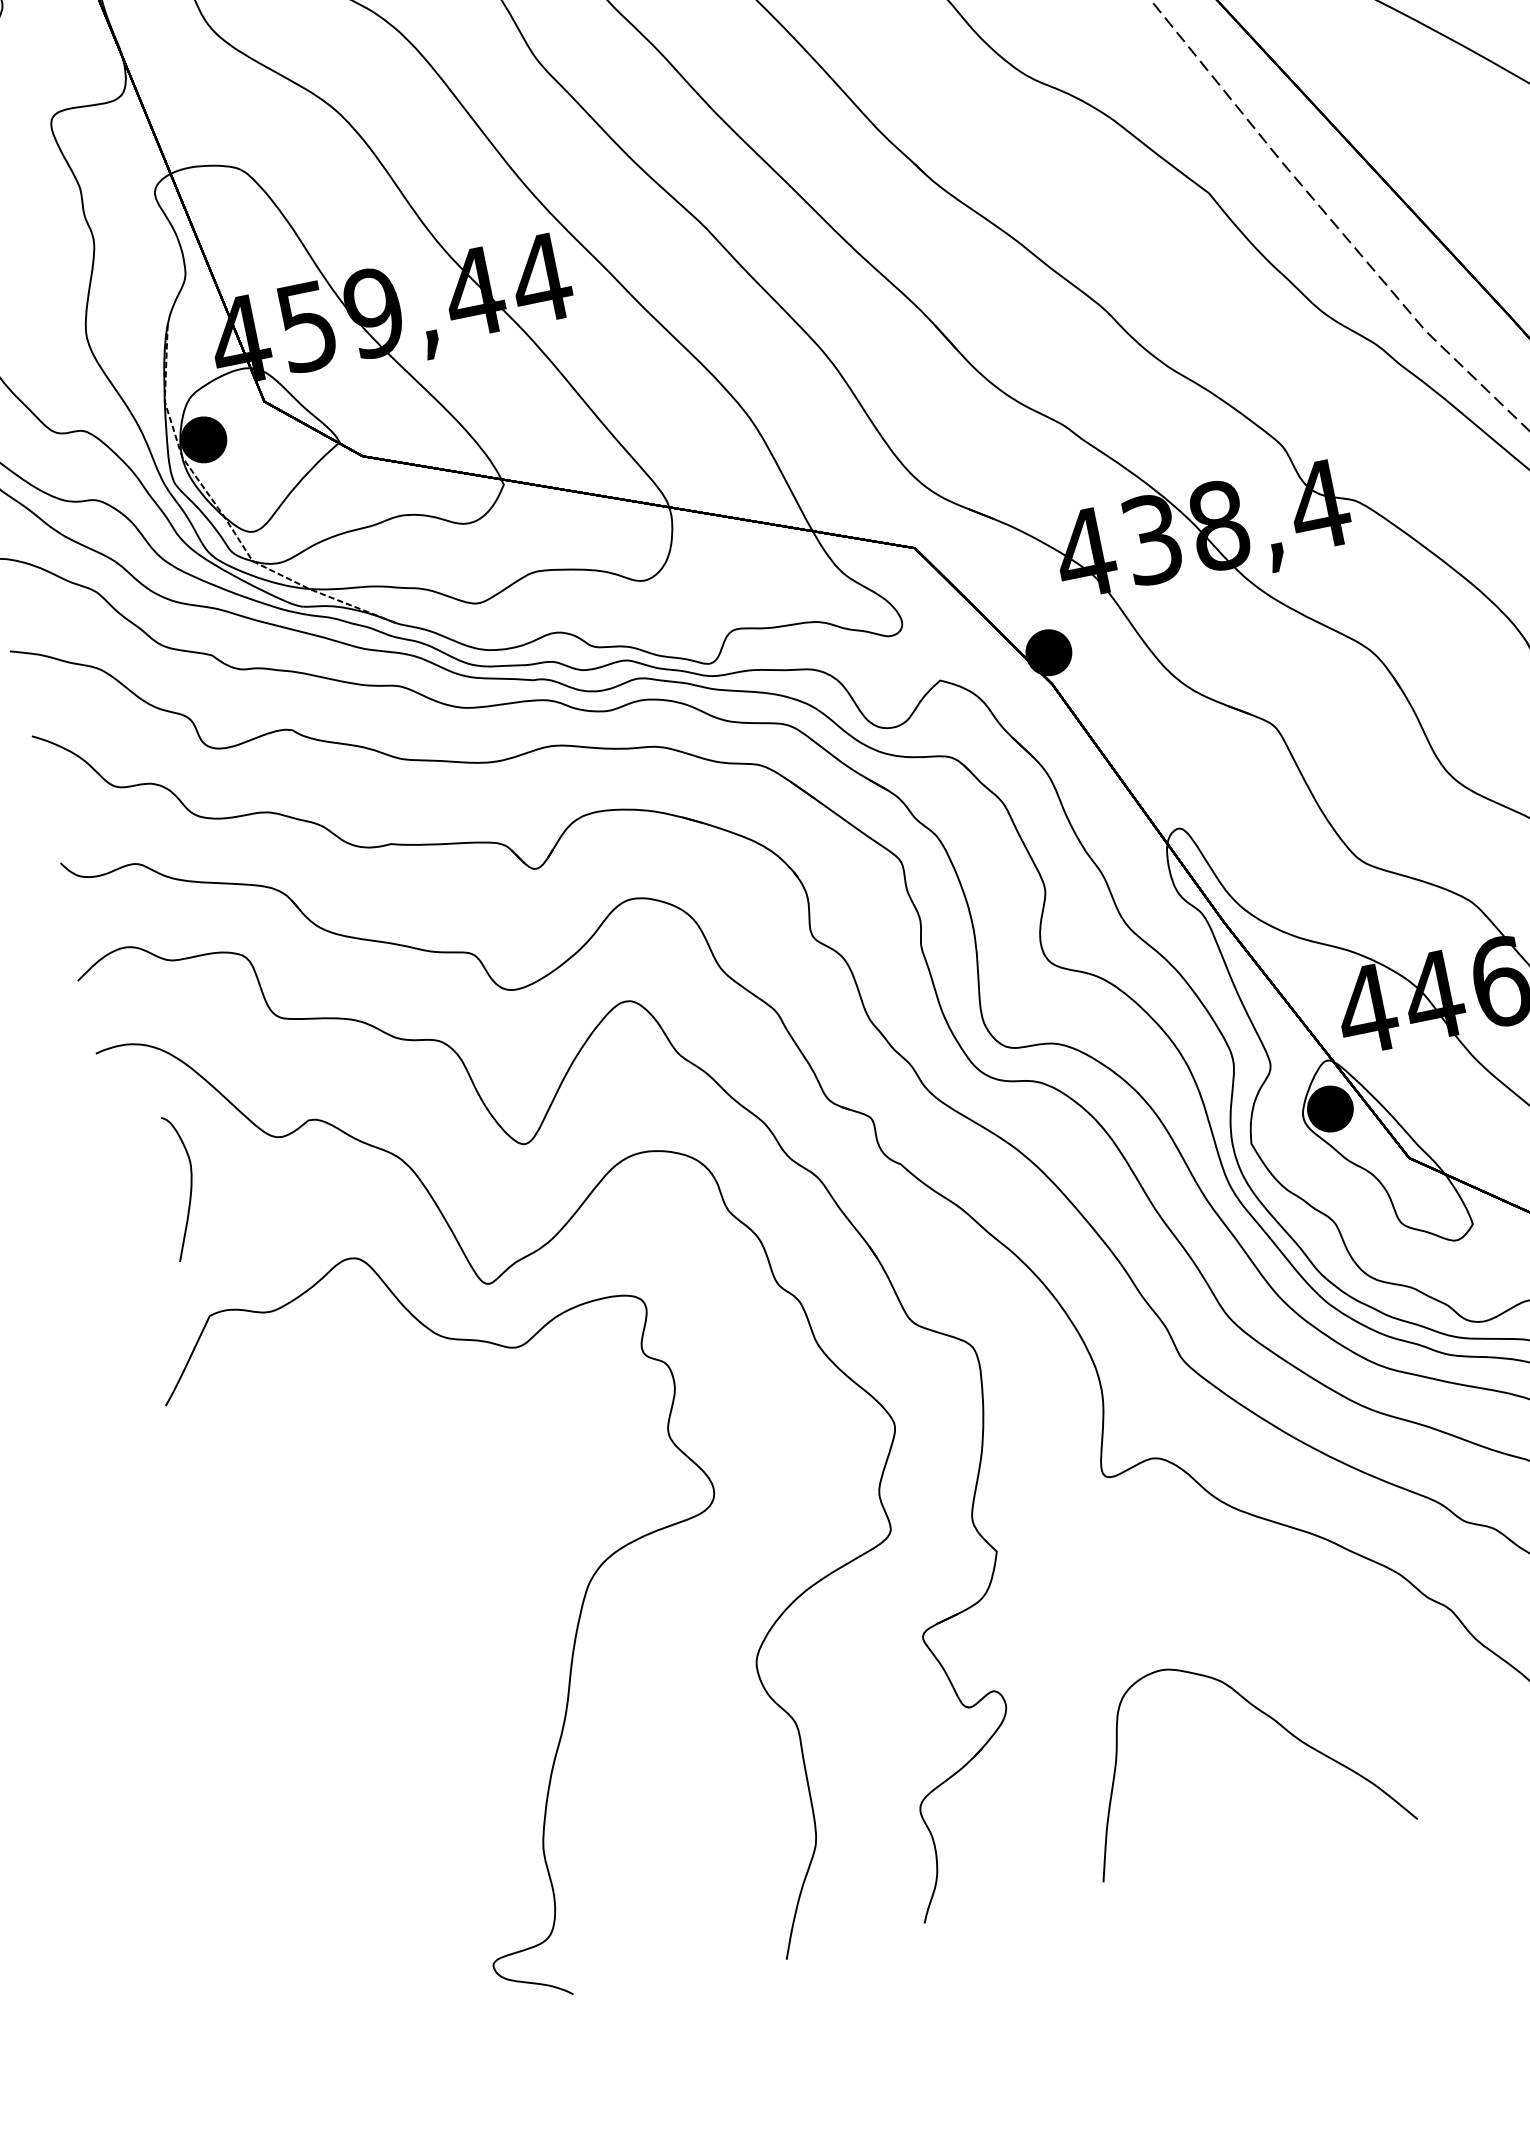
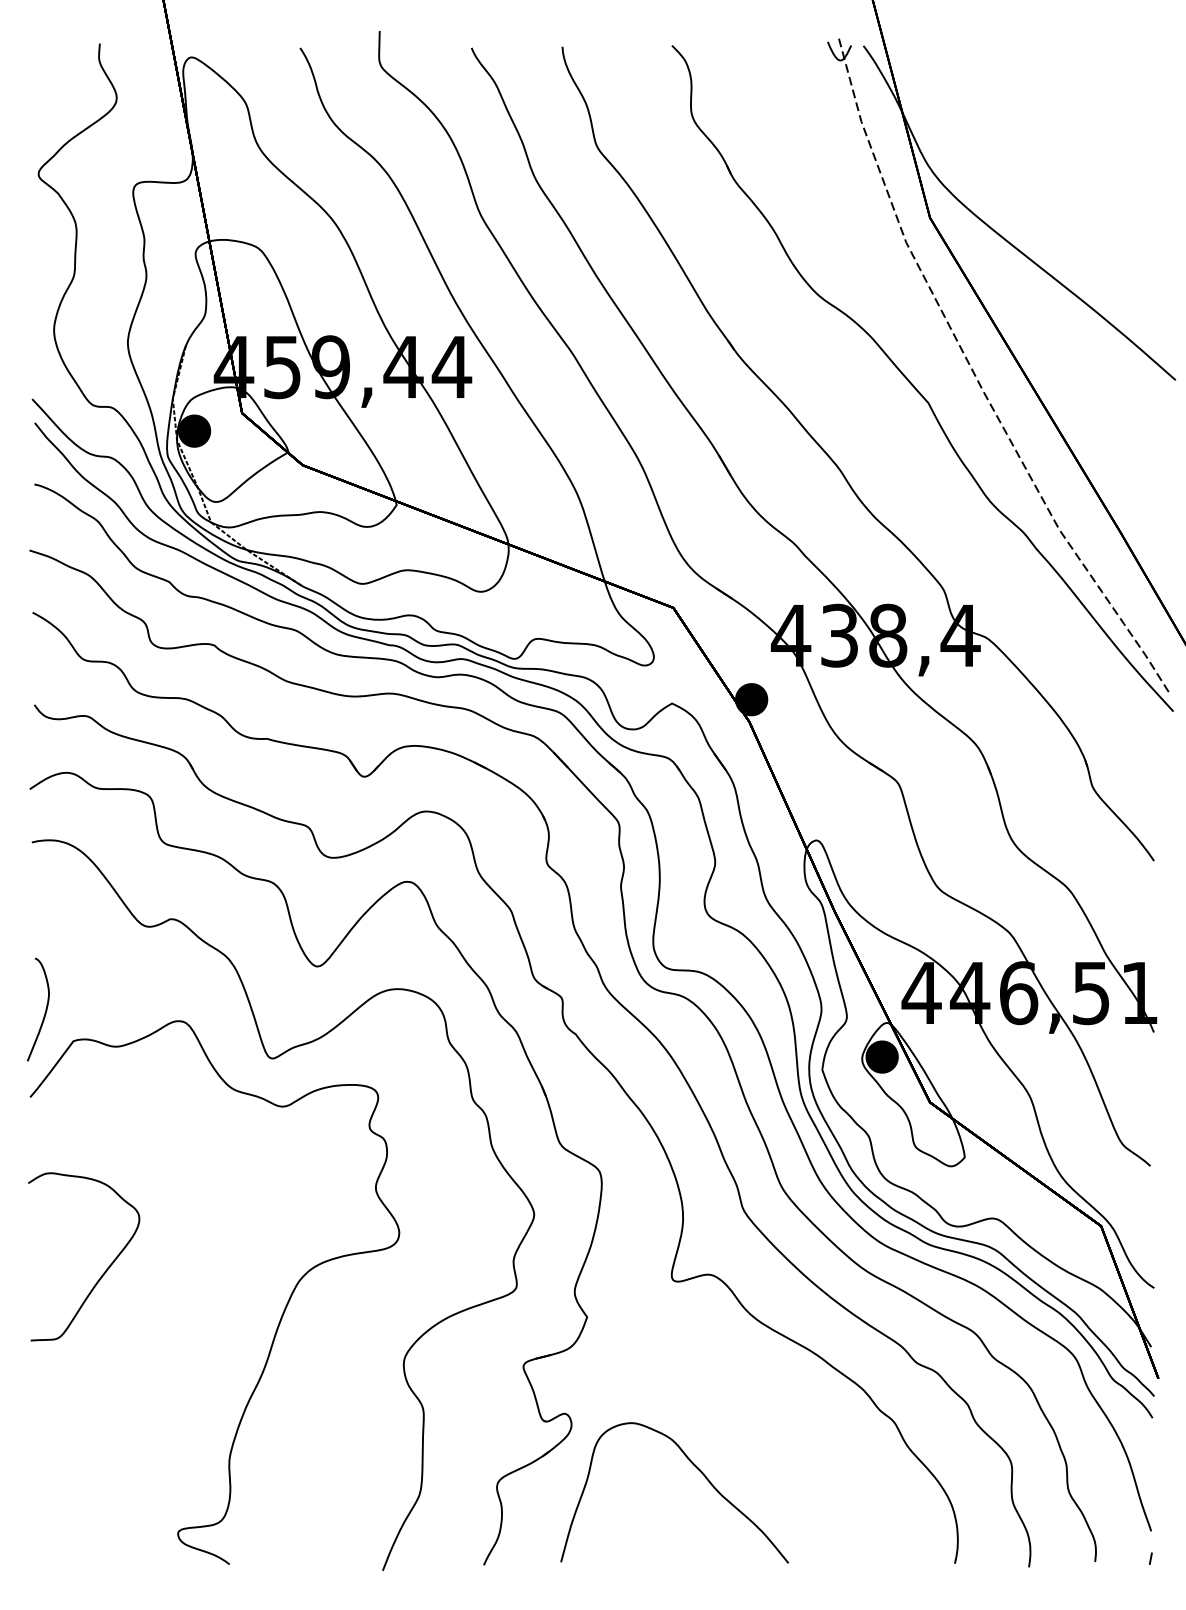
curve: (189, 1189) -> (44, 1012), moved
part: (317, 1625) -> (104, 1271), added
curve: (1265, 1715) -> (697, 1469), moved

